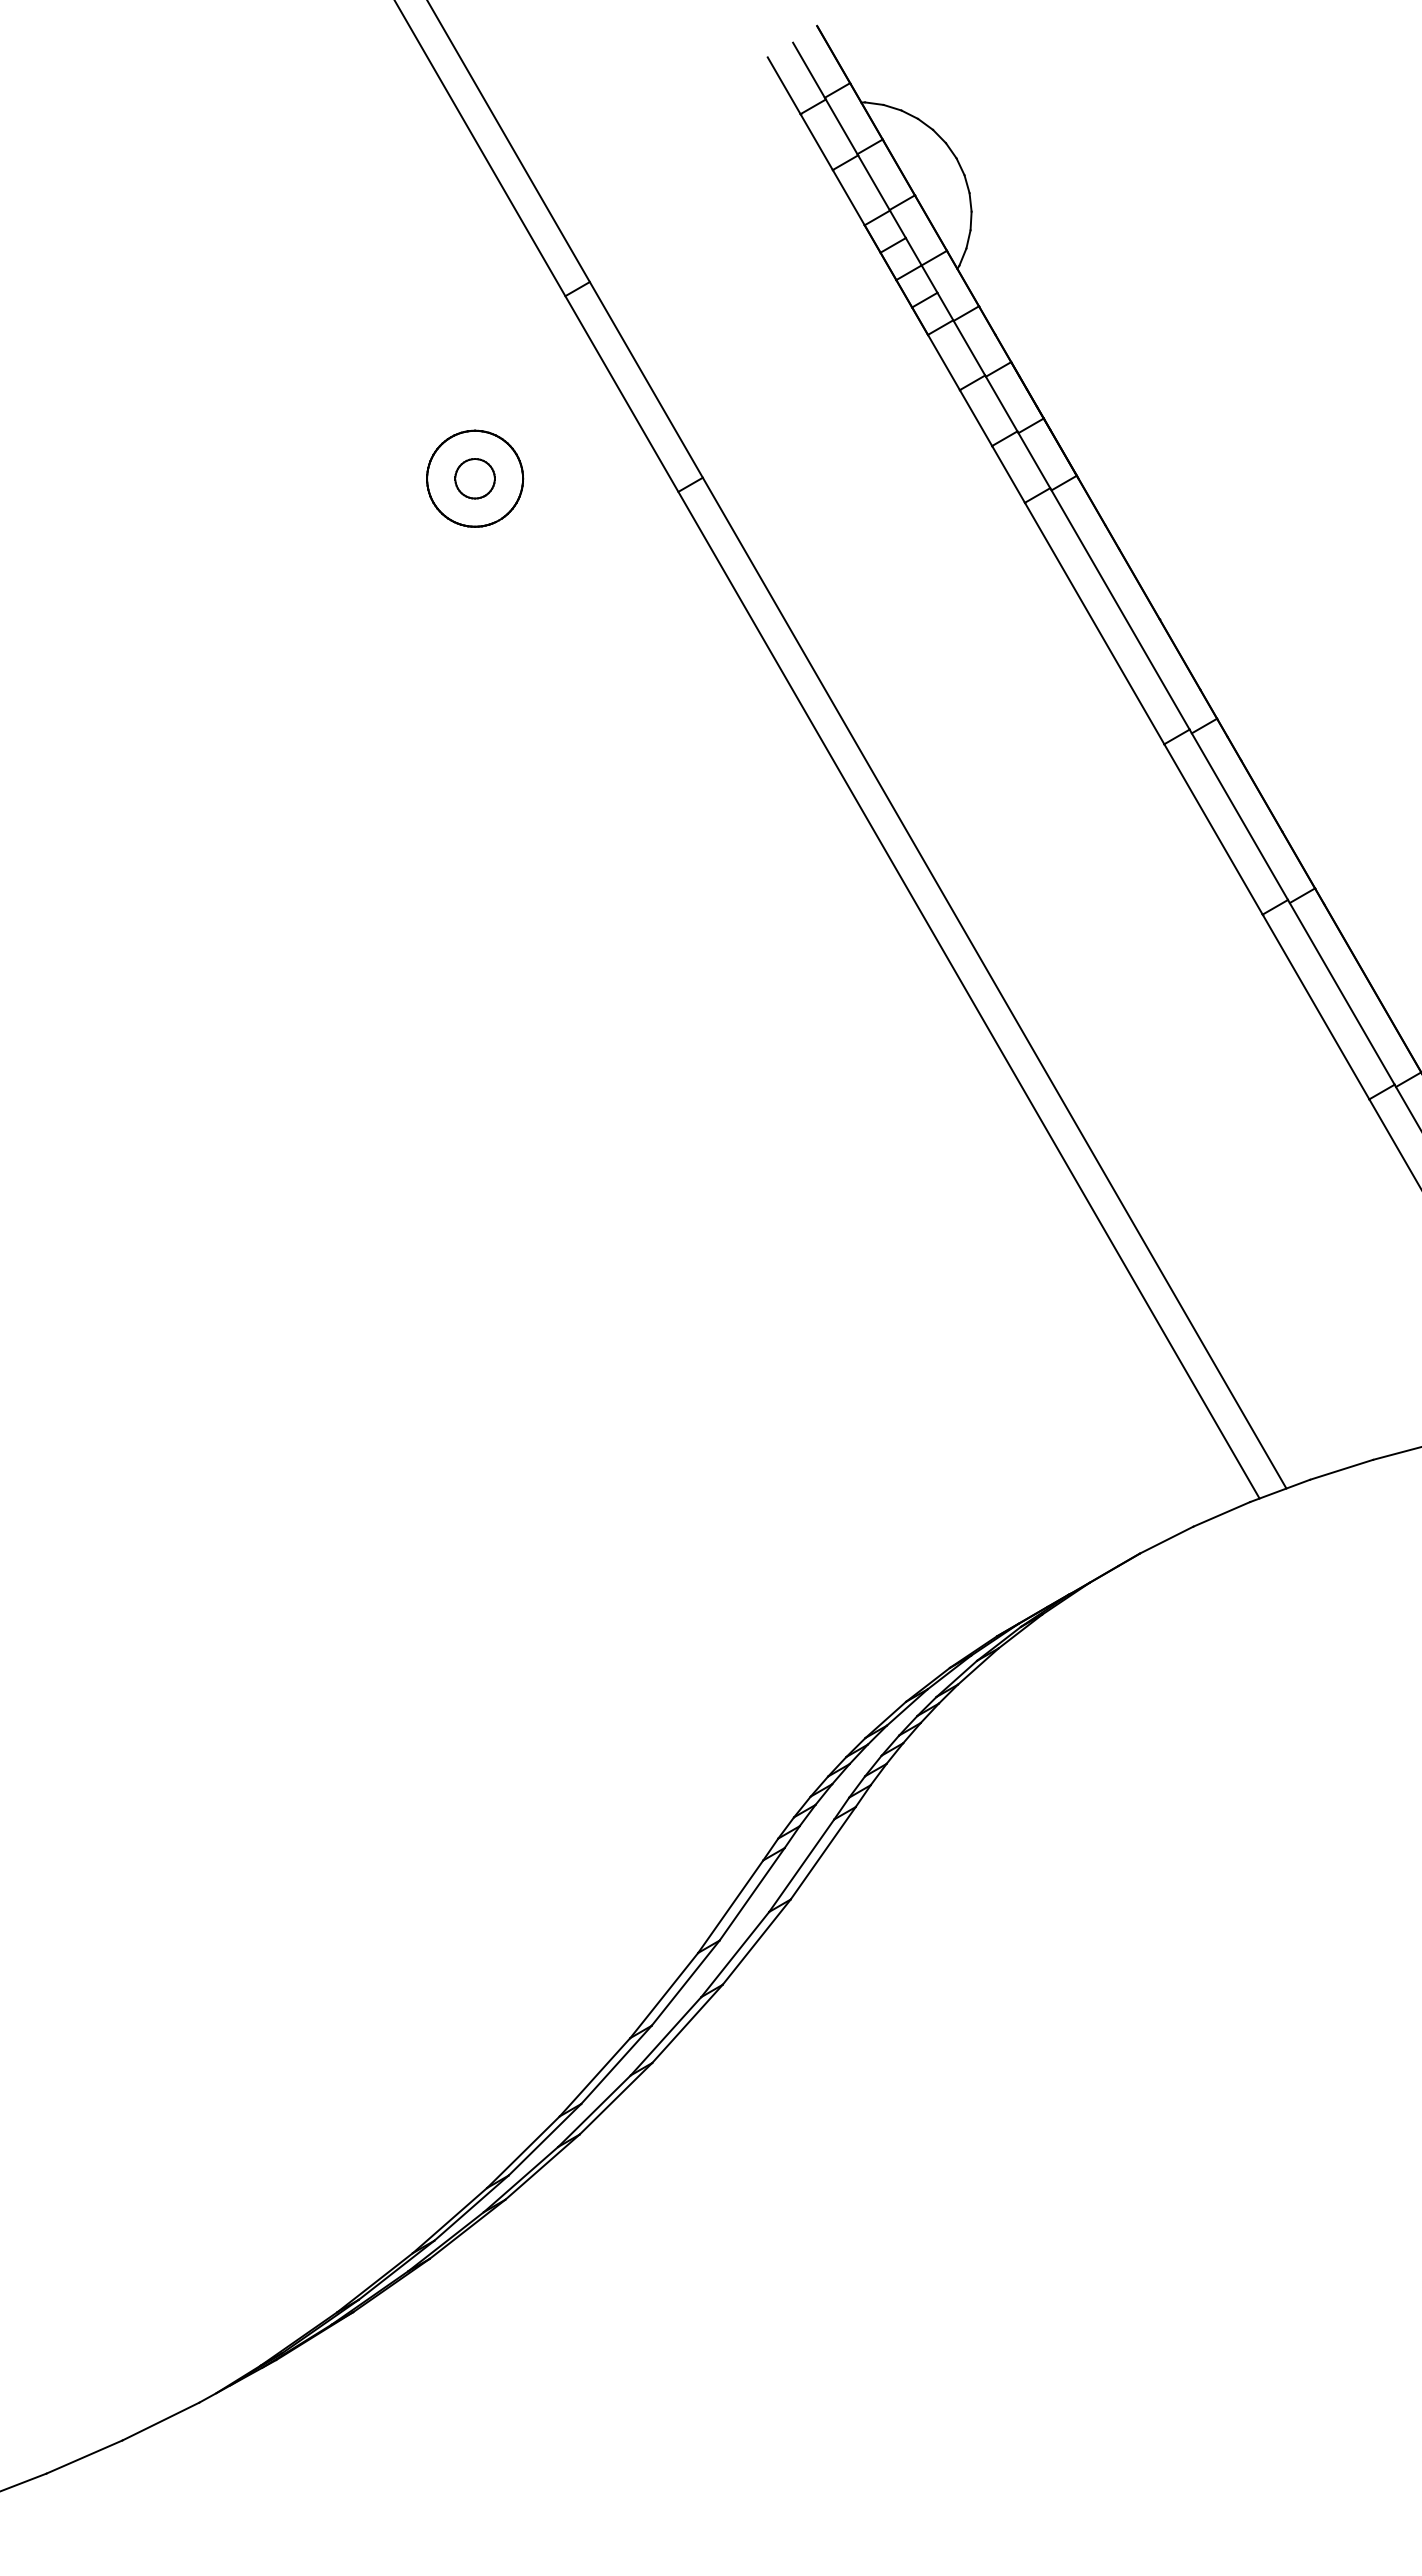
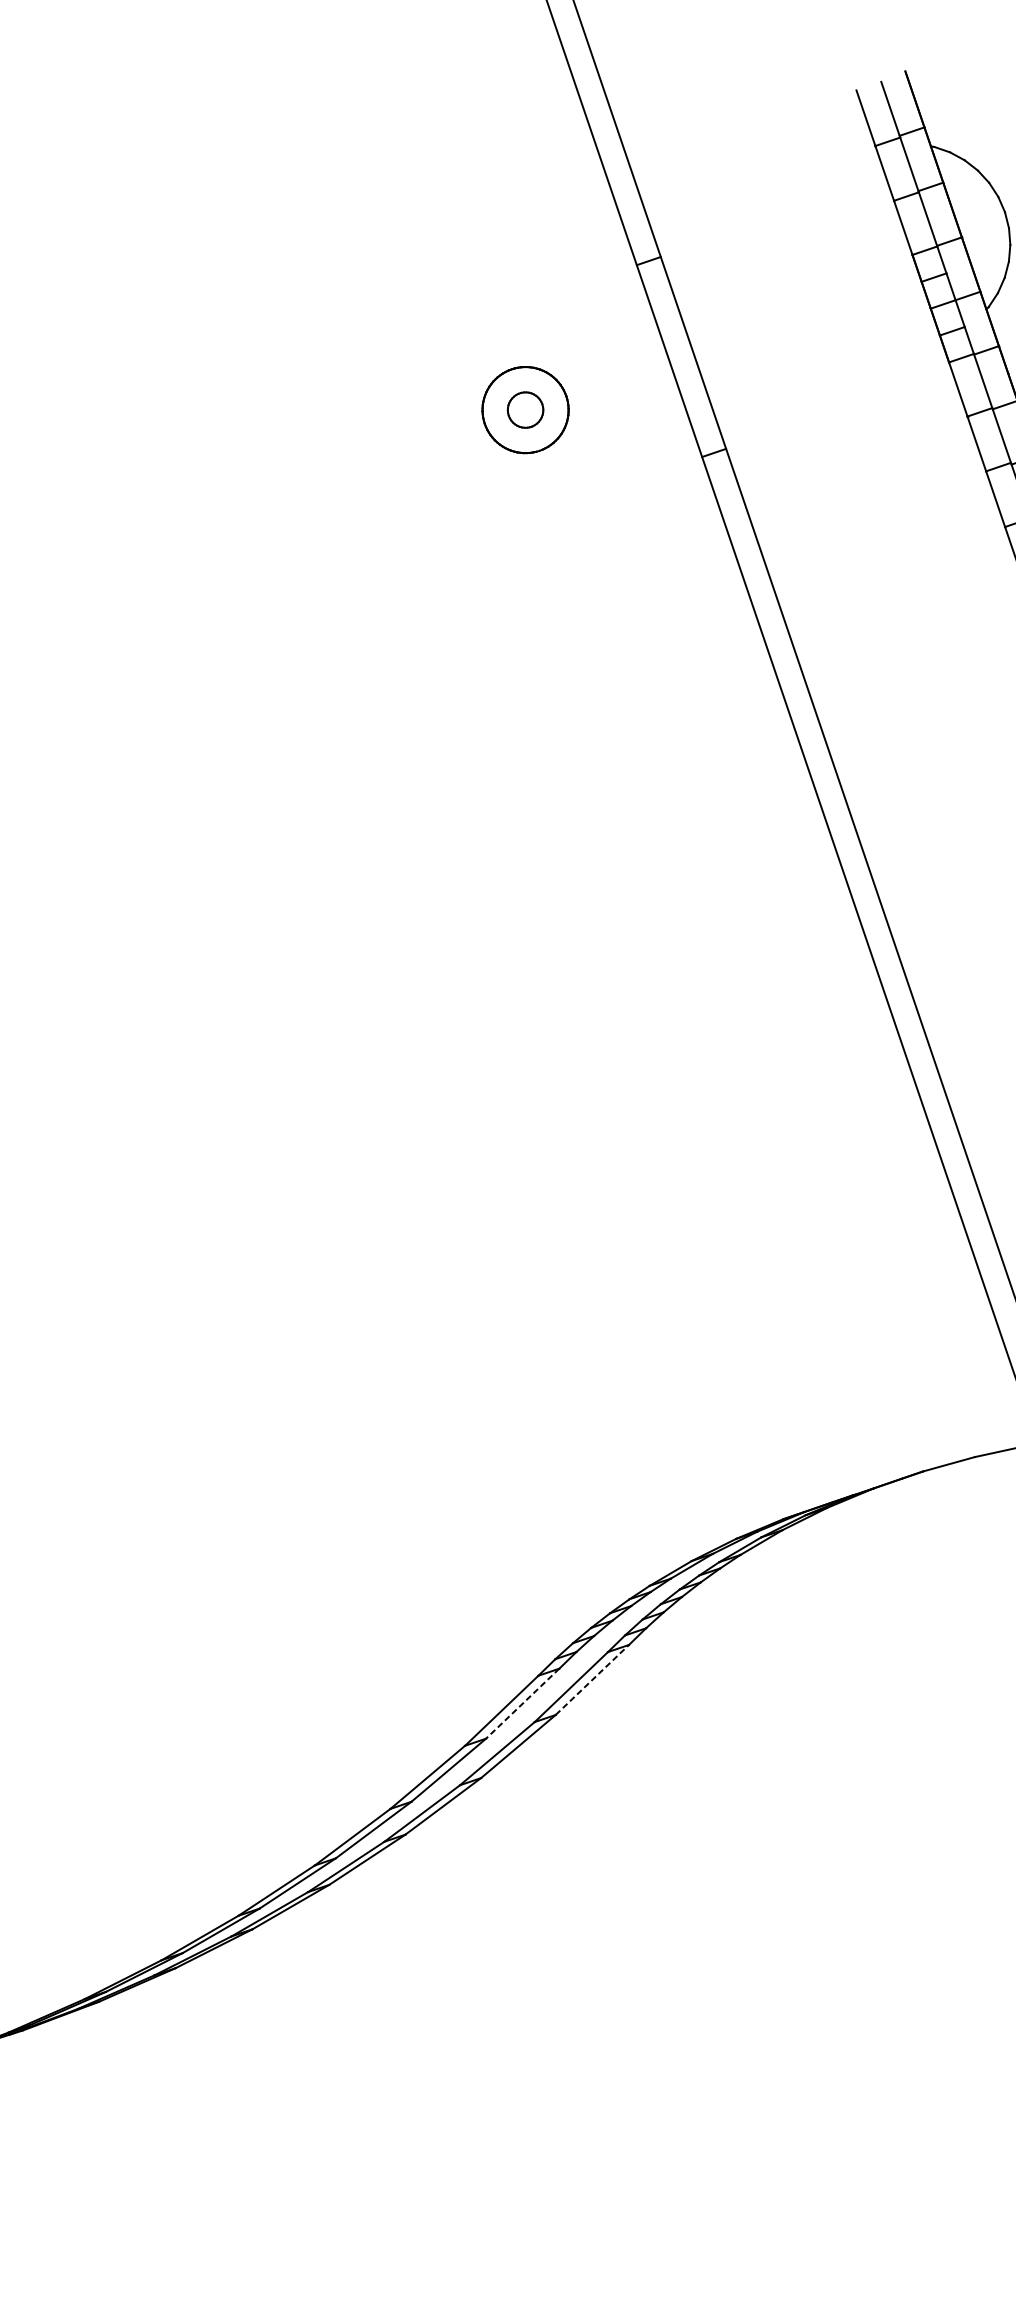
line: (823, 1853) -> (592, 1680), solid -> dashed
line: (752, 1894) -> (523, 1703), solid -> dashed

